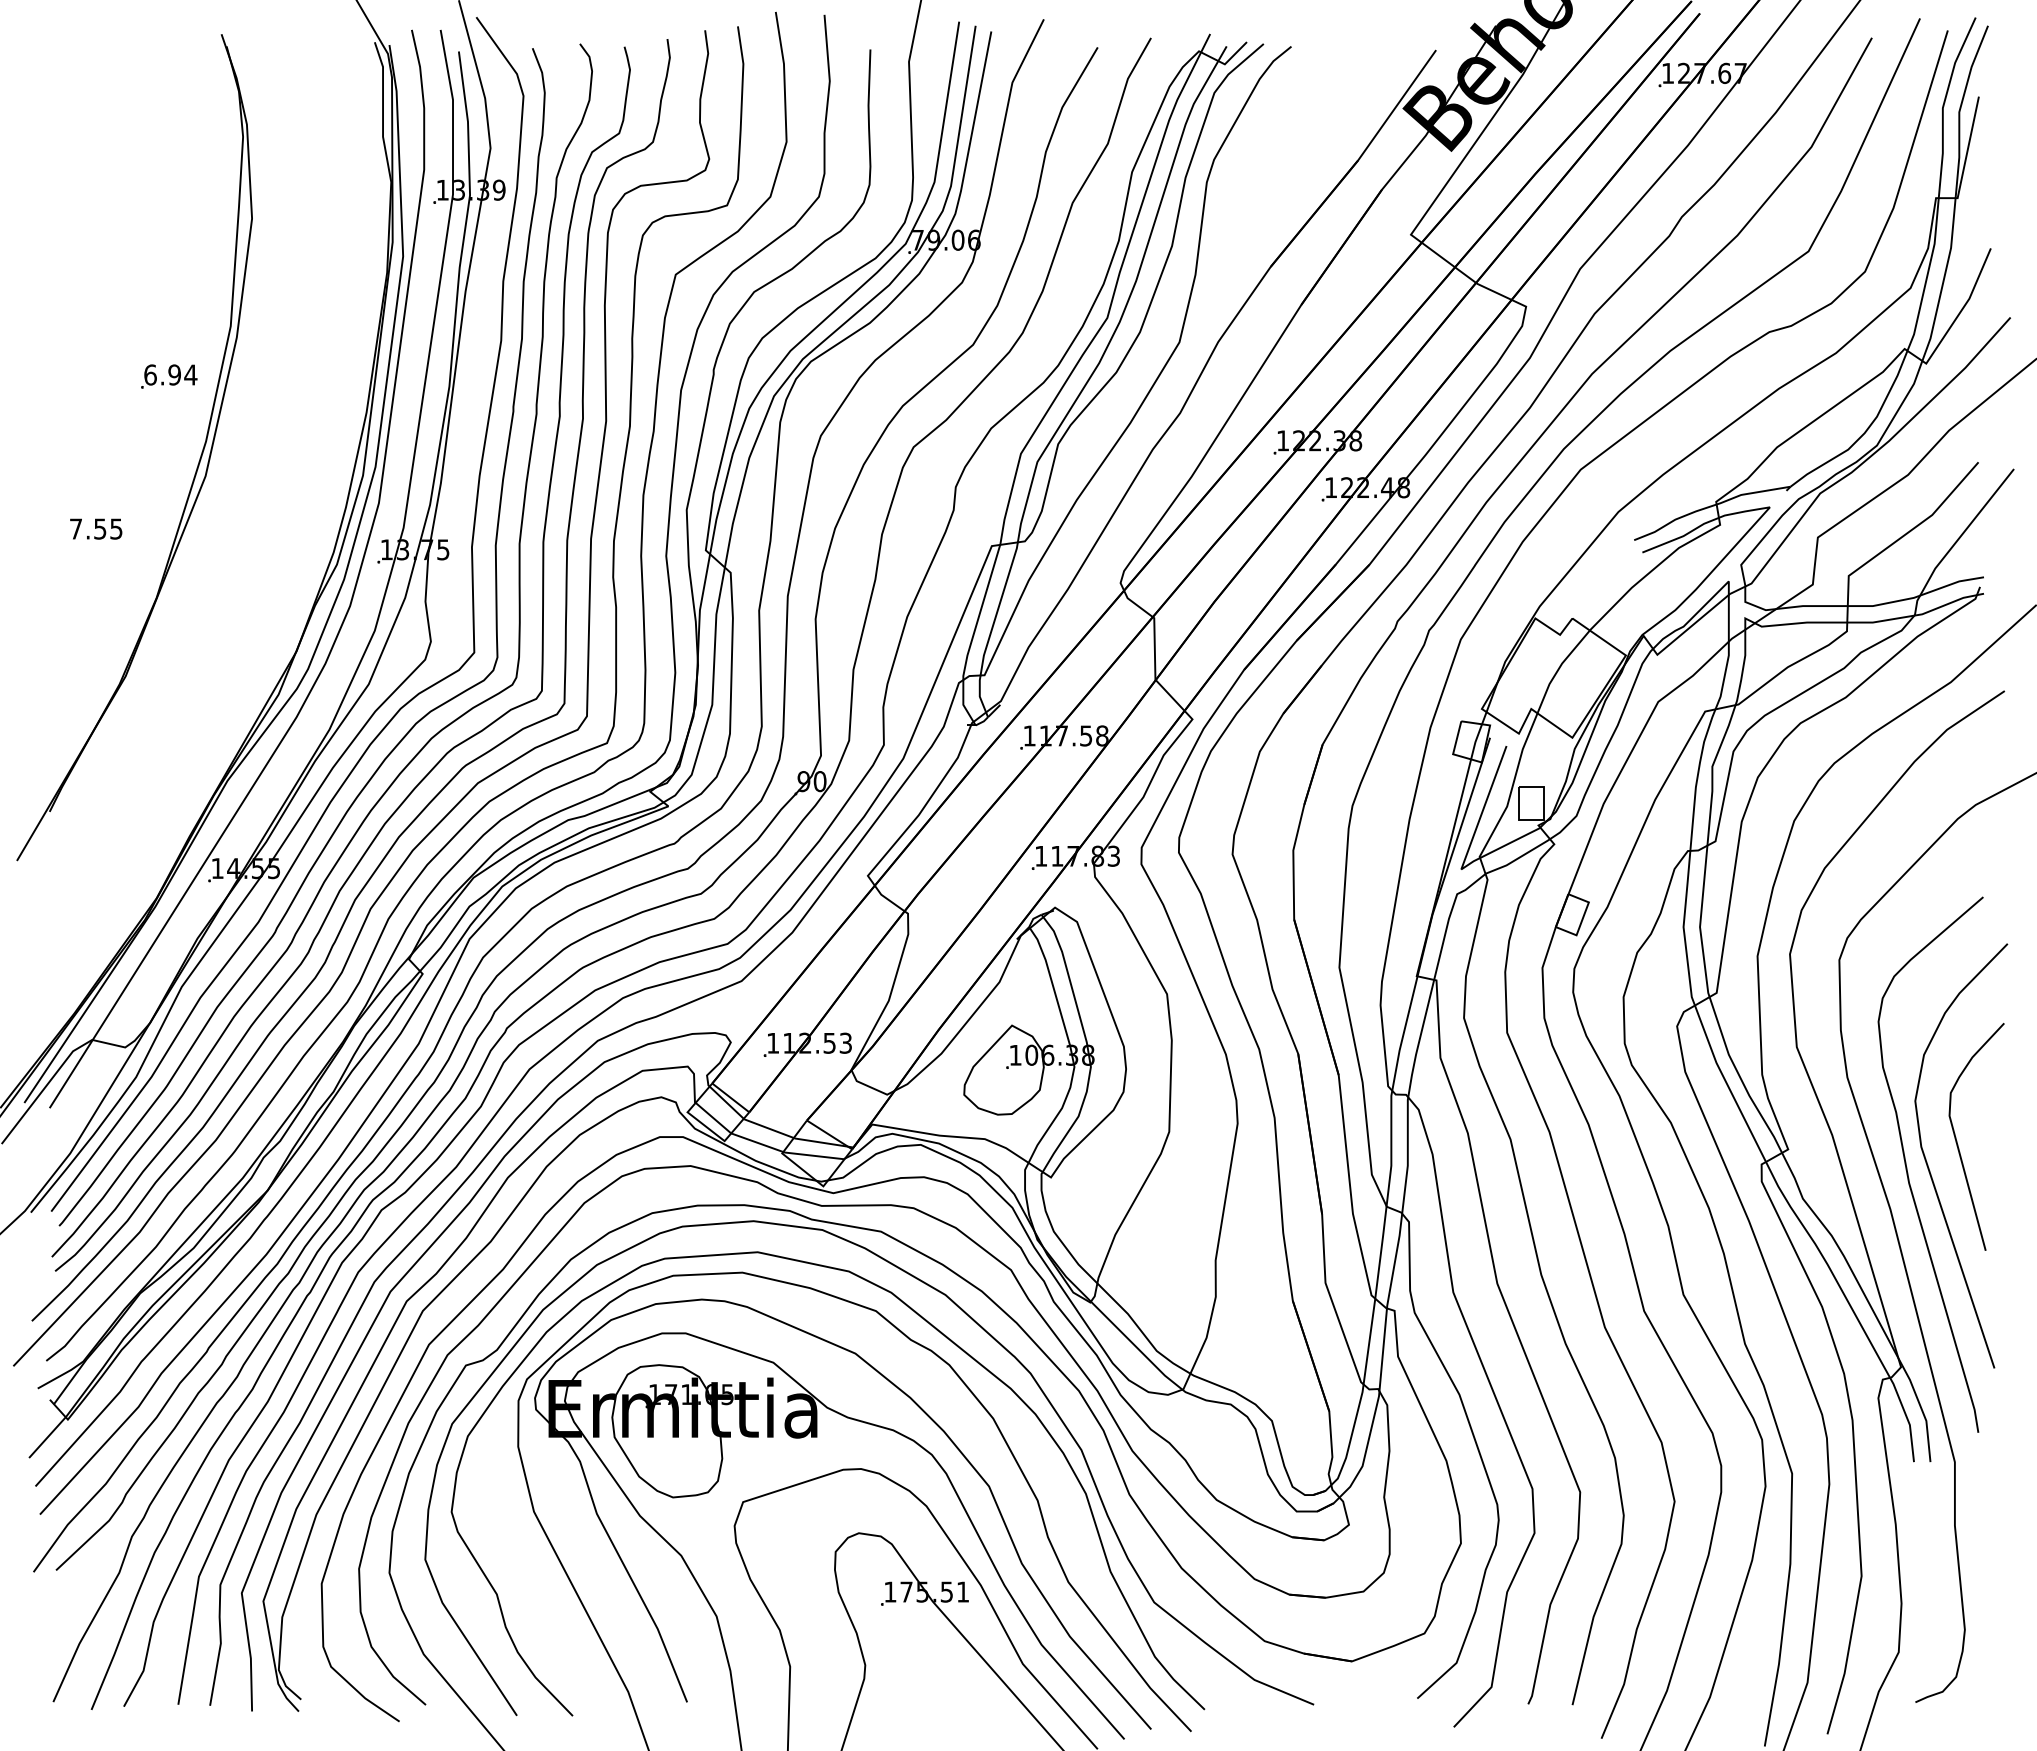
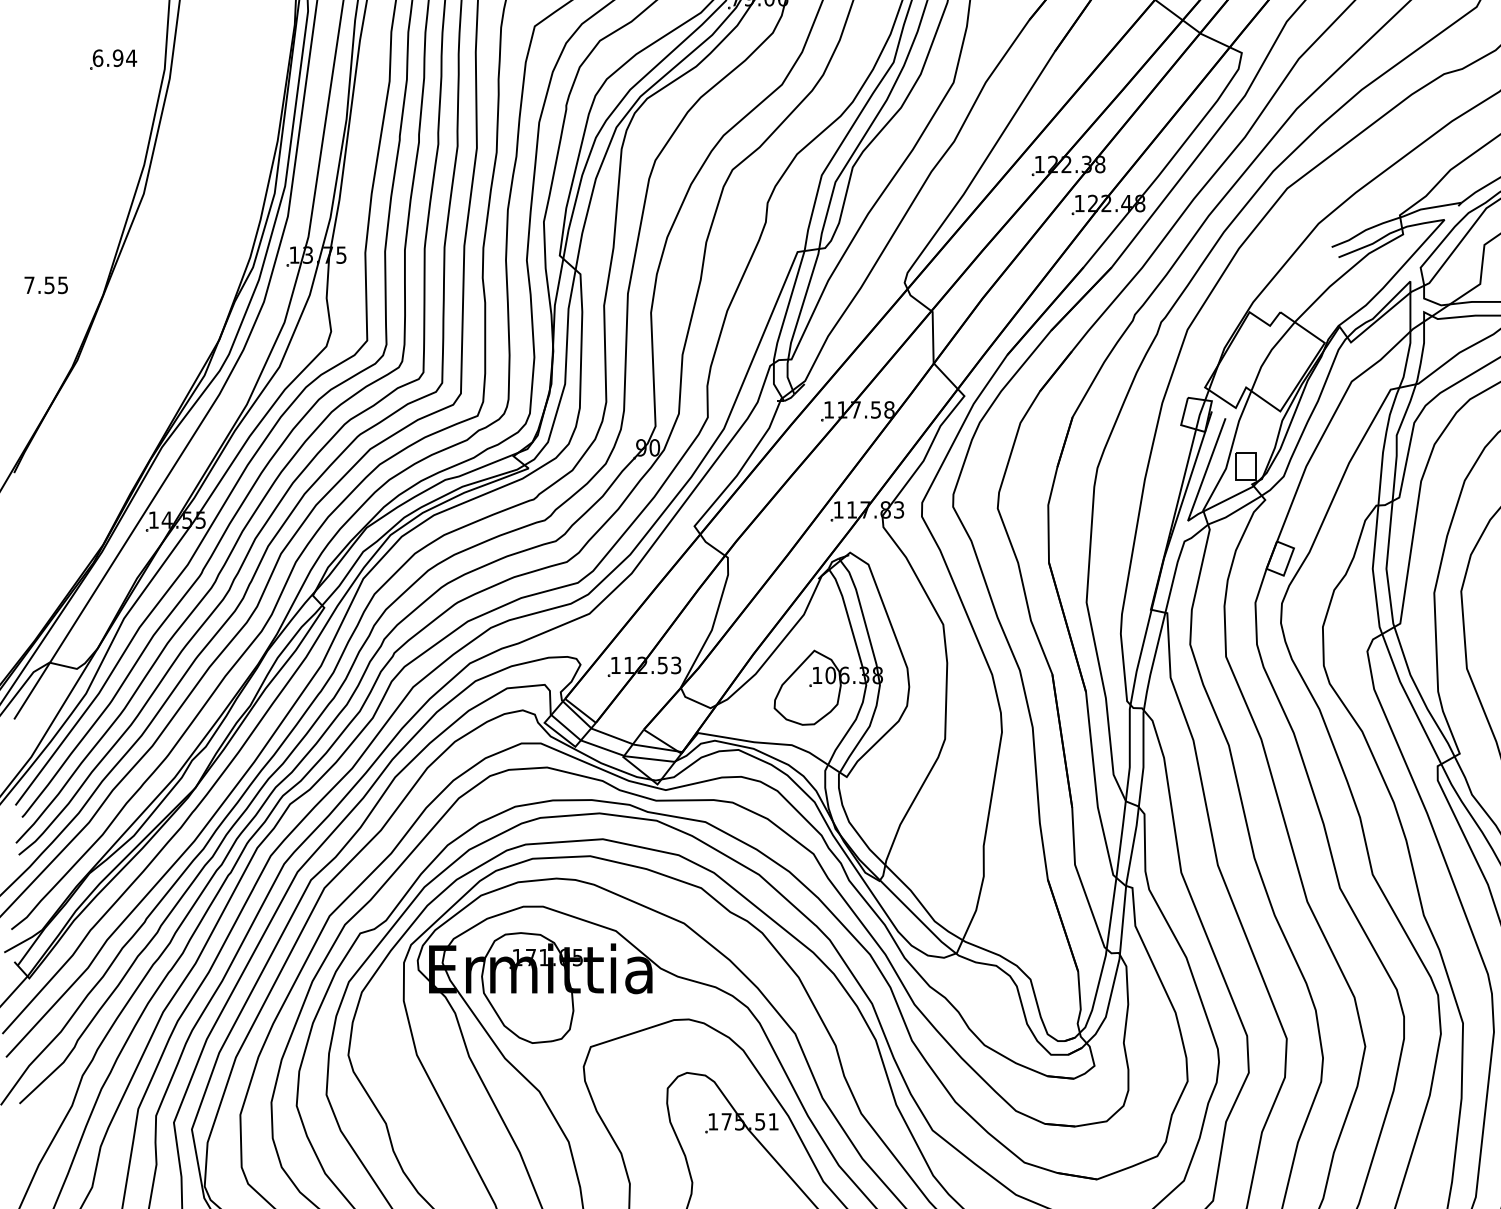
part: (169, 376) -> (113, 59), moved
text: (96, 528) -> (46, 284), moved

